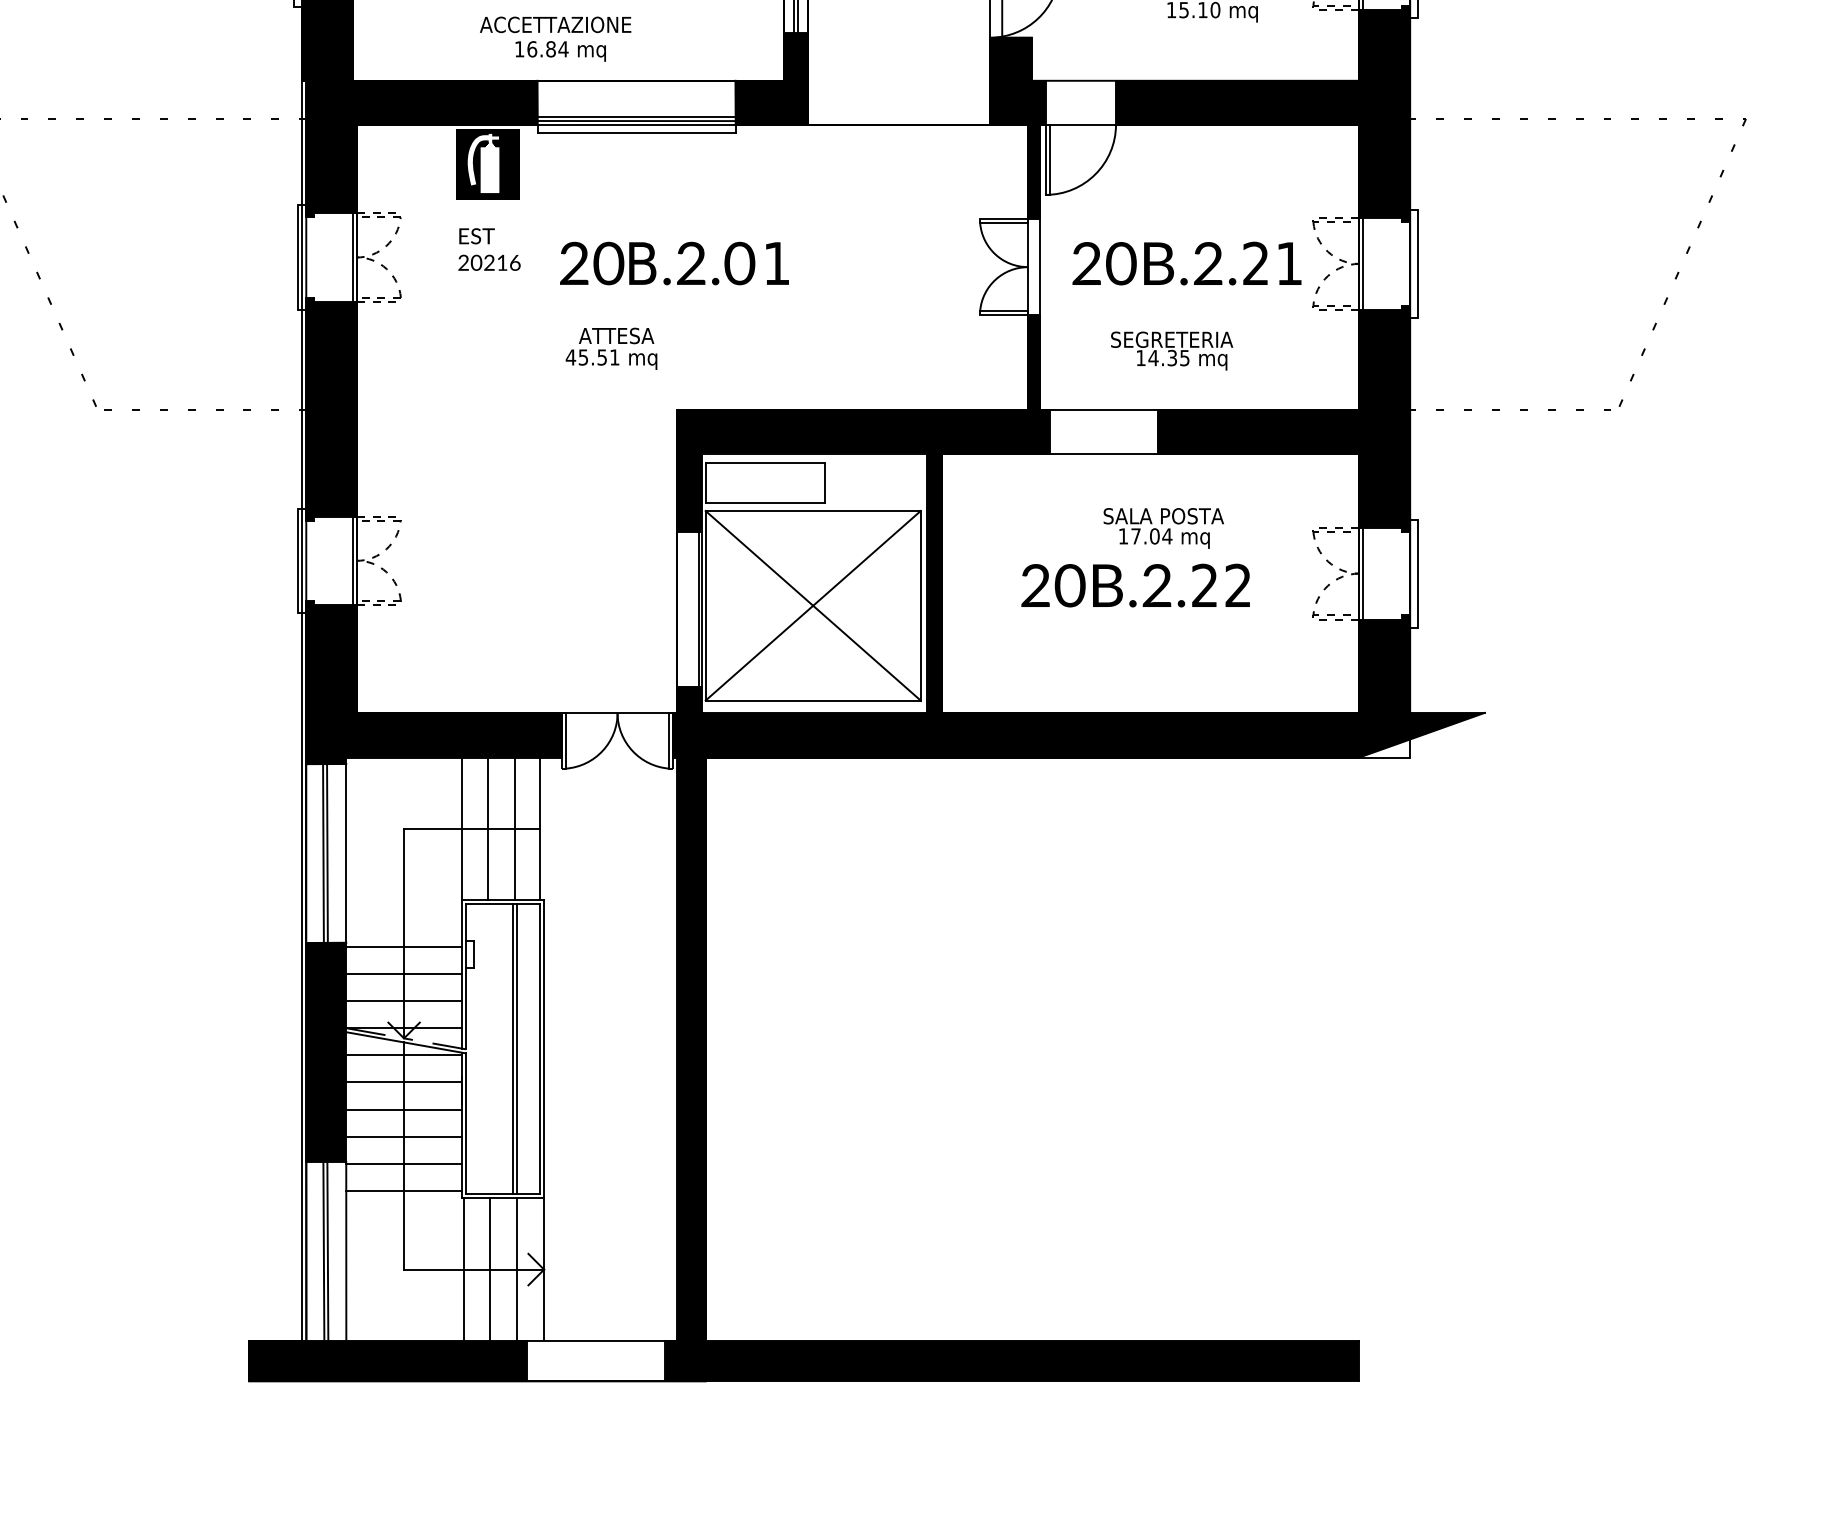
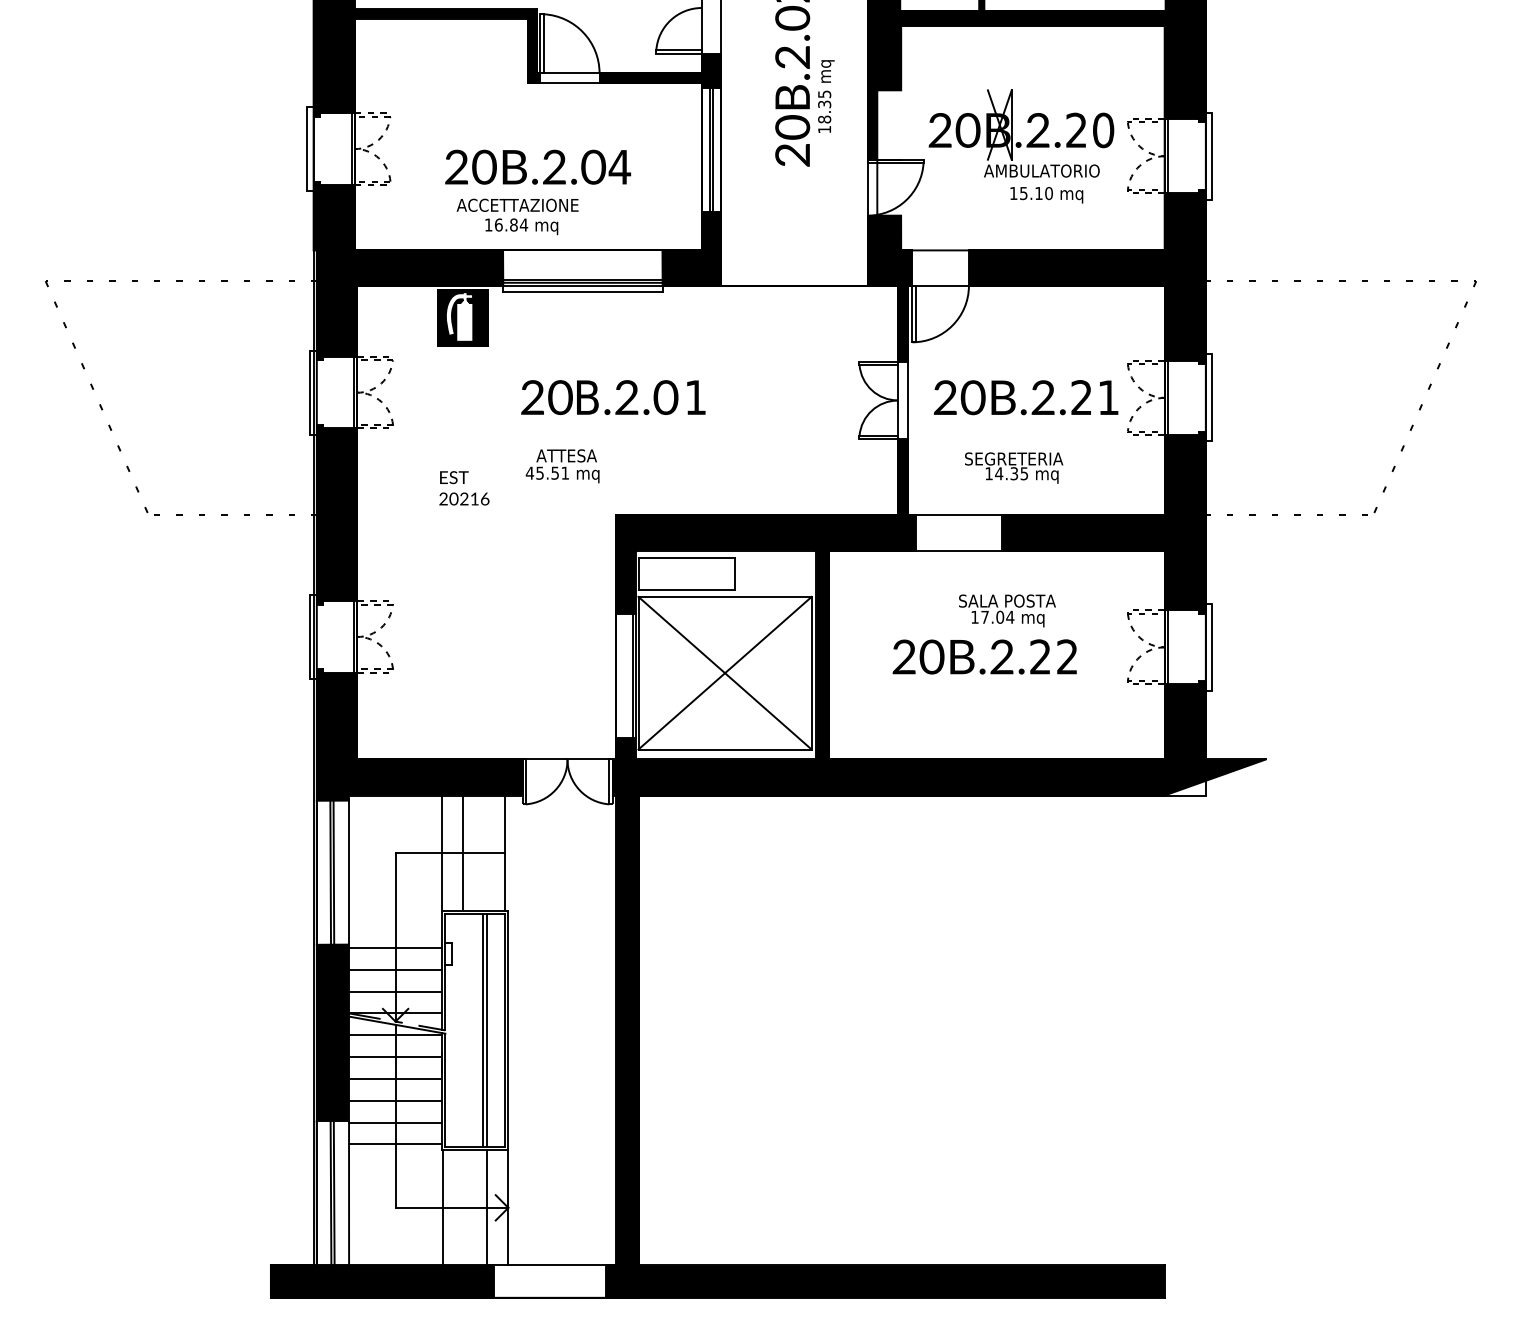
text: (489, 249) -> (464, 488), moved
line: (514, 828) -> (484, 852), removed
line: (490, 1269) -> (465, 1207), removed

